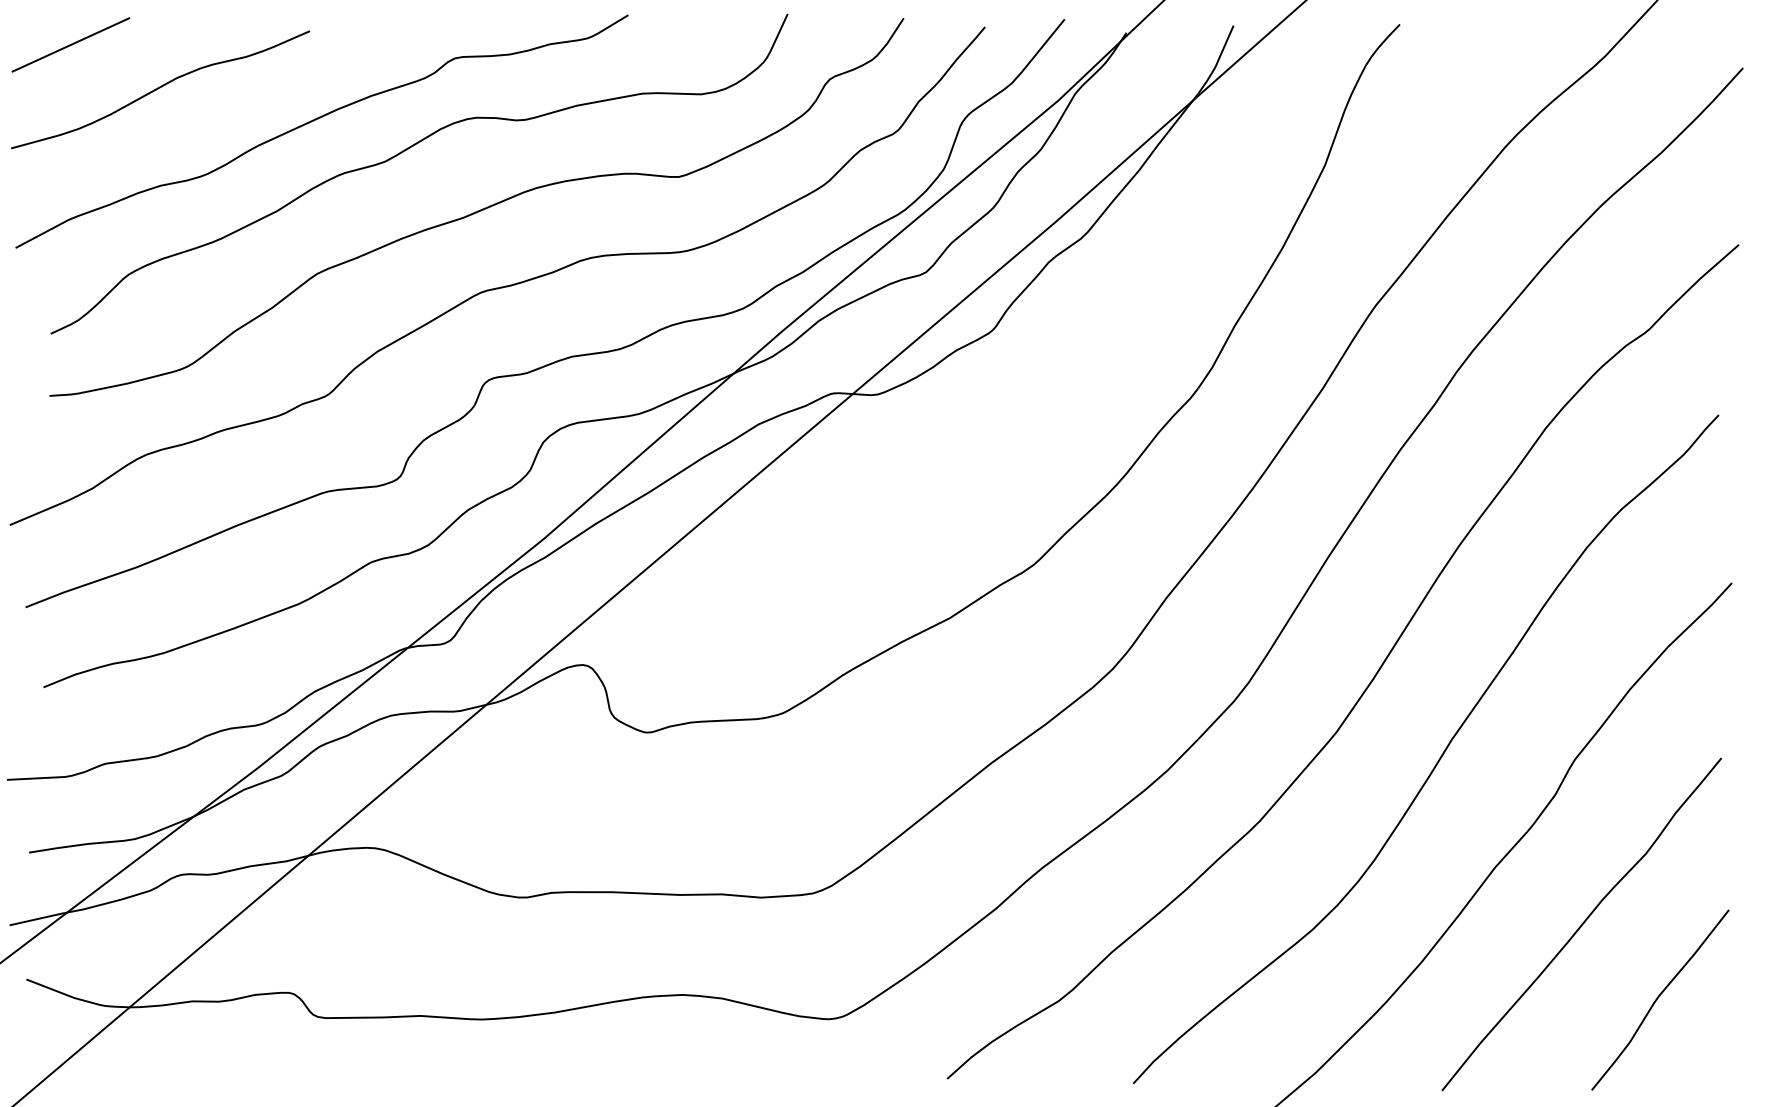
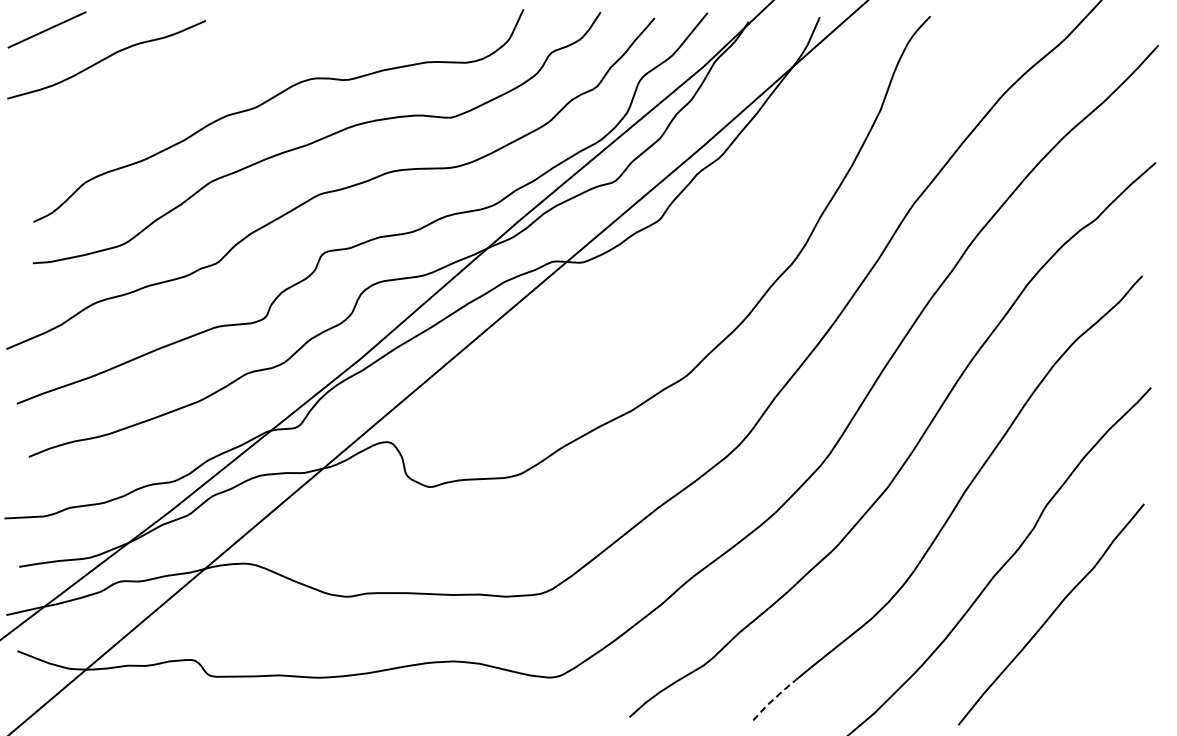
curve: (316, 120) -> (210, 80), removed
curve: (1658, 999) -> (1102, 664), removed
line: (1165, 1050) -> (774, 698), solid -> dashed

